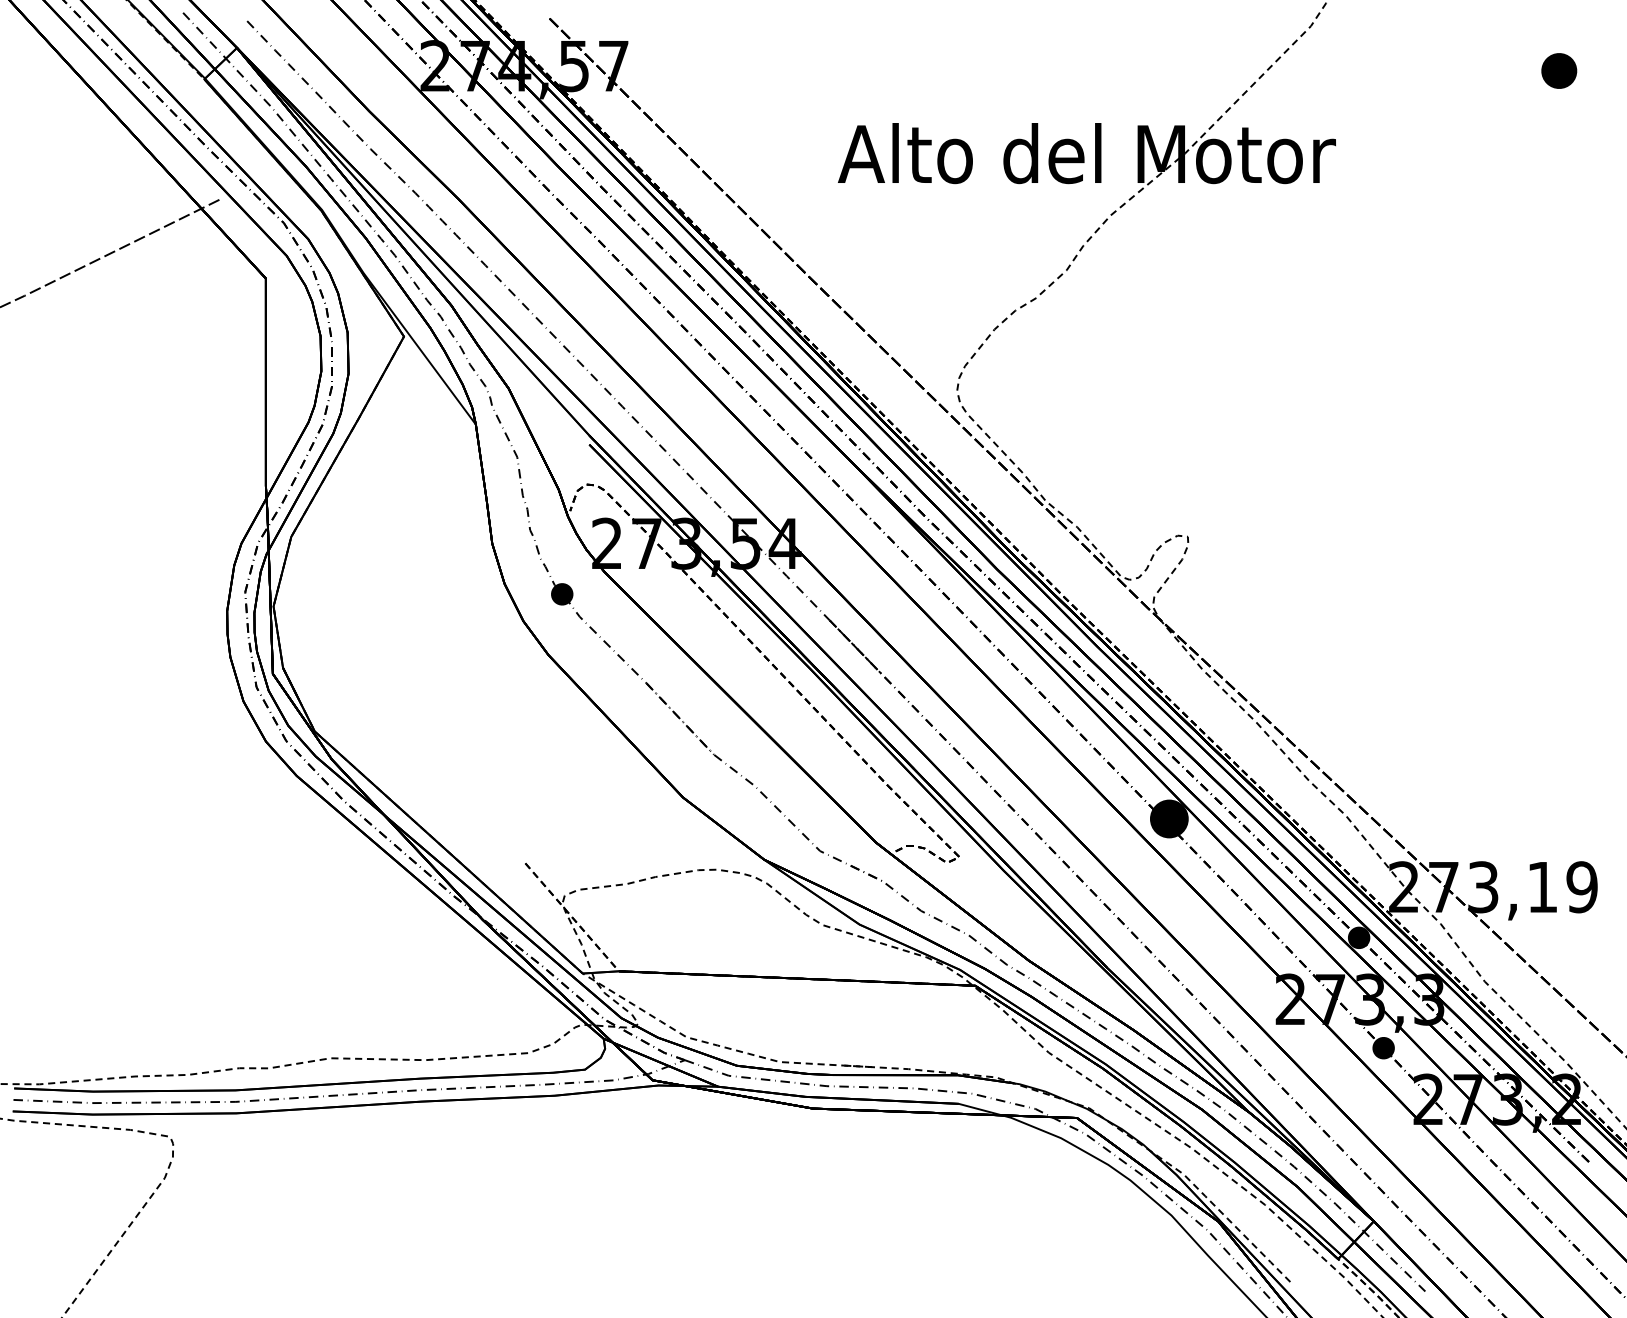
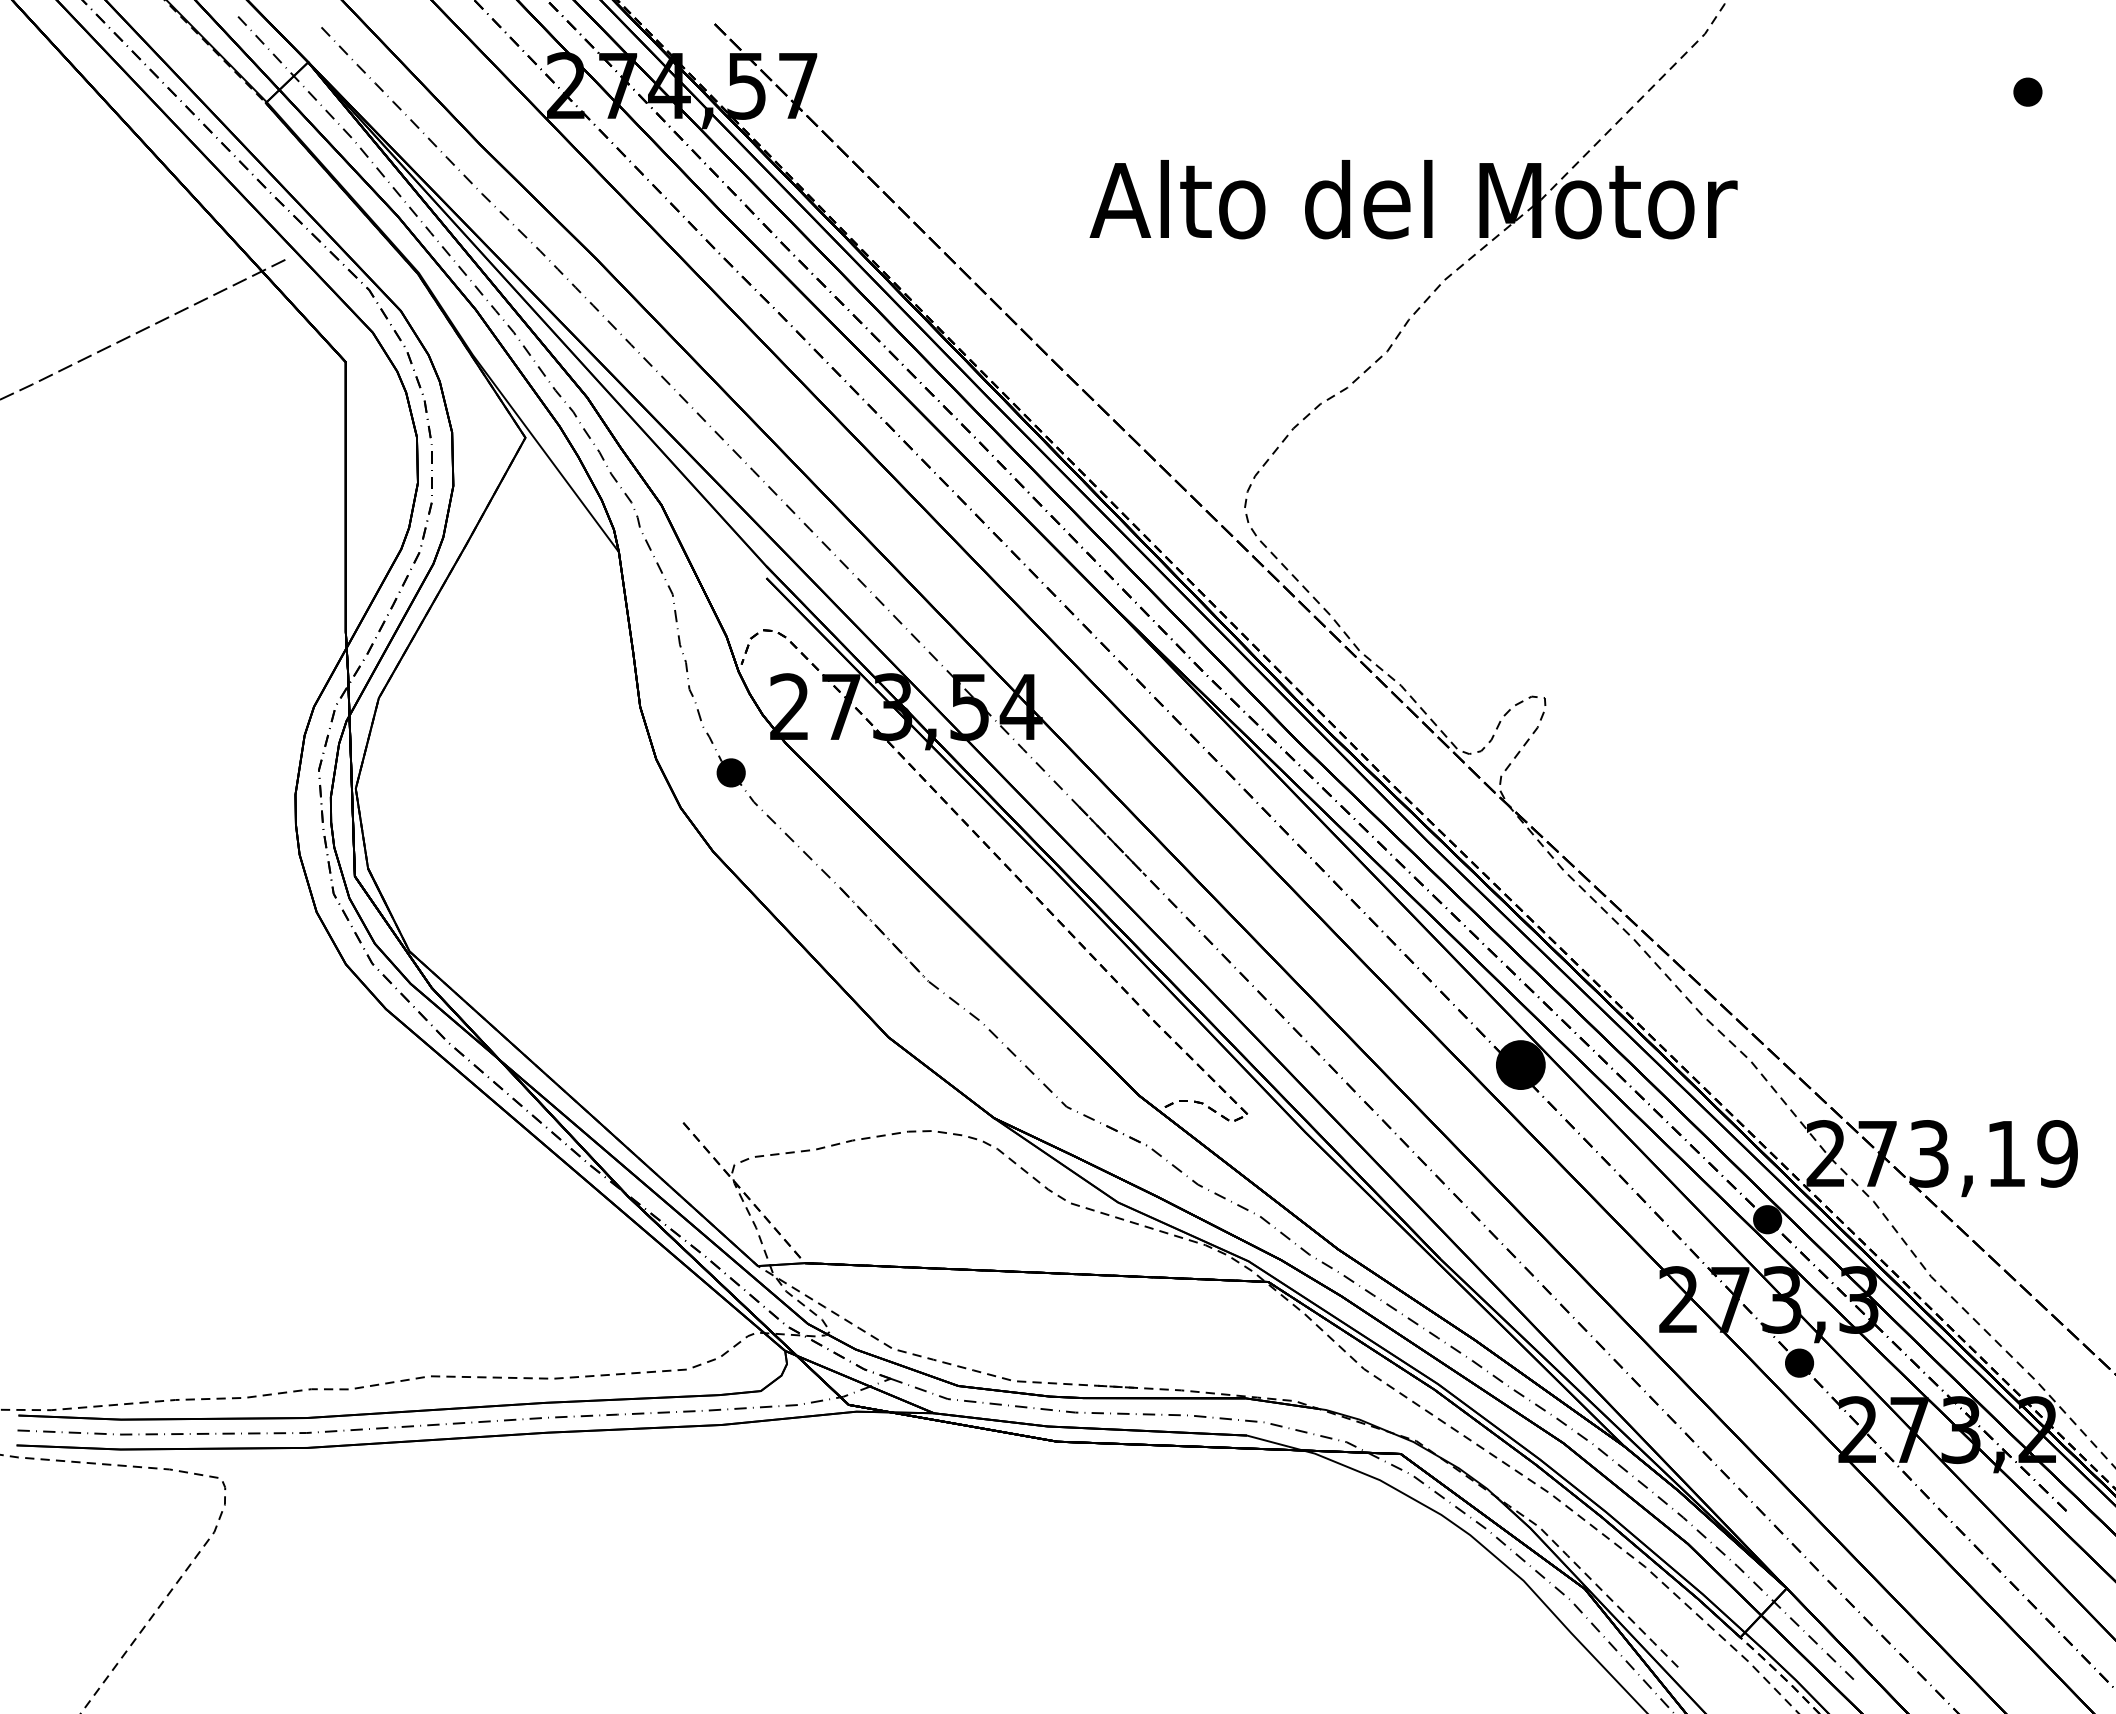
part: (1558, 70) -> (2027, 91), size x0.62

